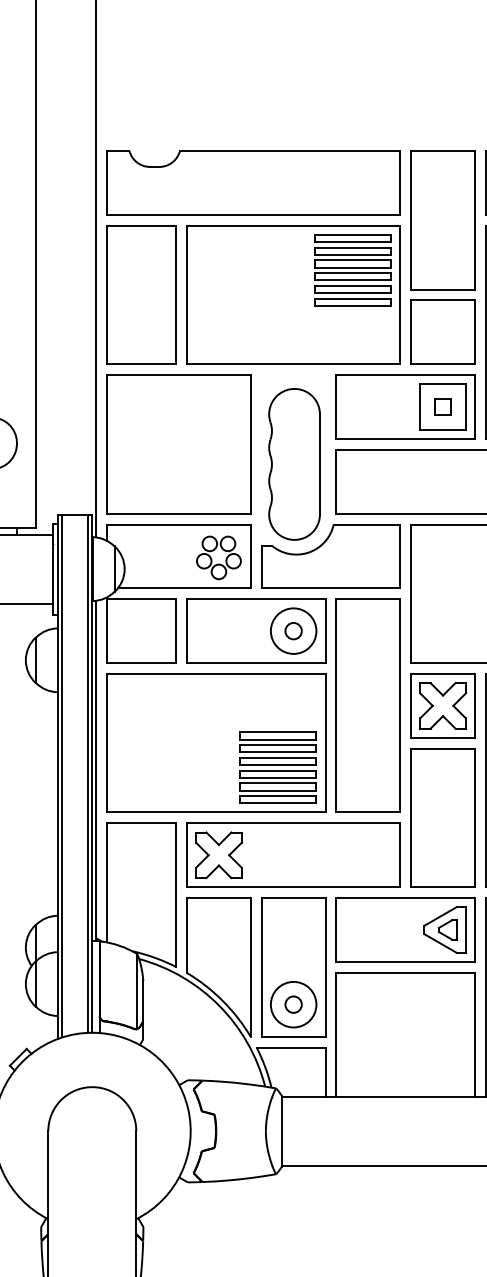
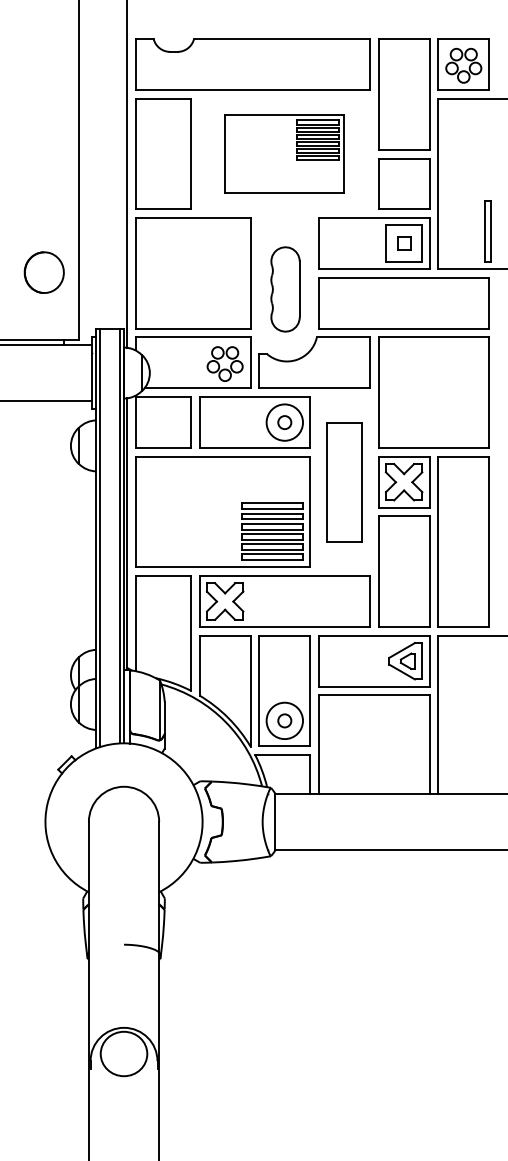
part: (293, 294) -> (284, 153), size x0.7
part: (294, 464) -> (285, 289), size x0.7
part: (368, 704) -> (344, 481), size x0.7

